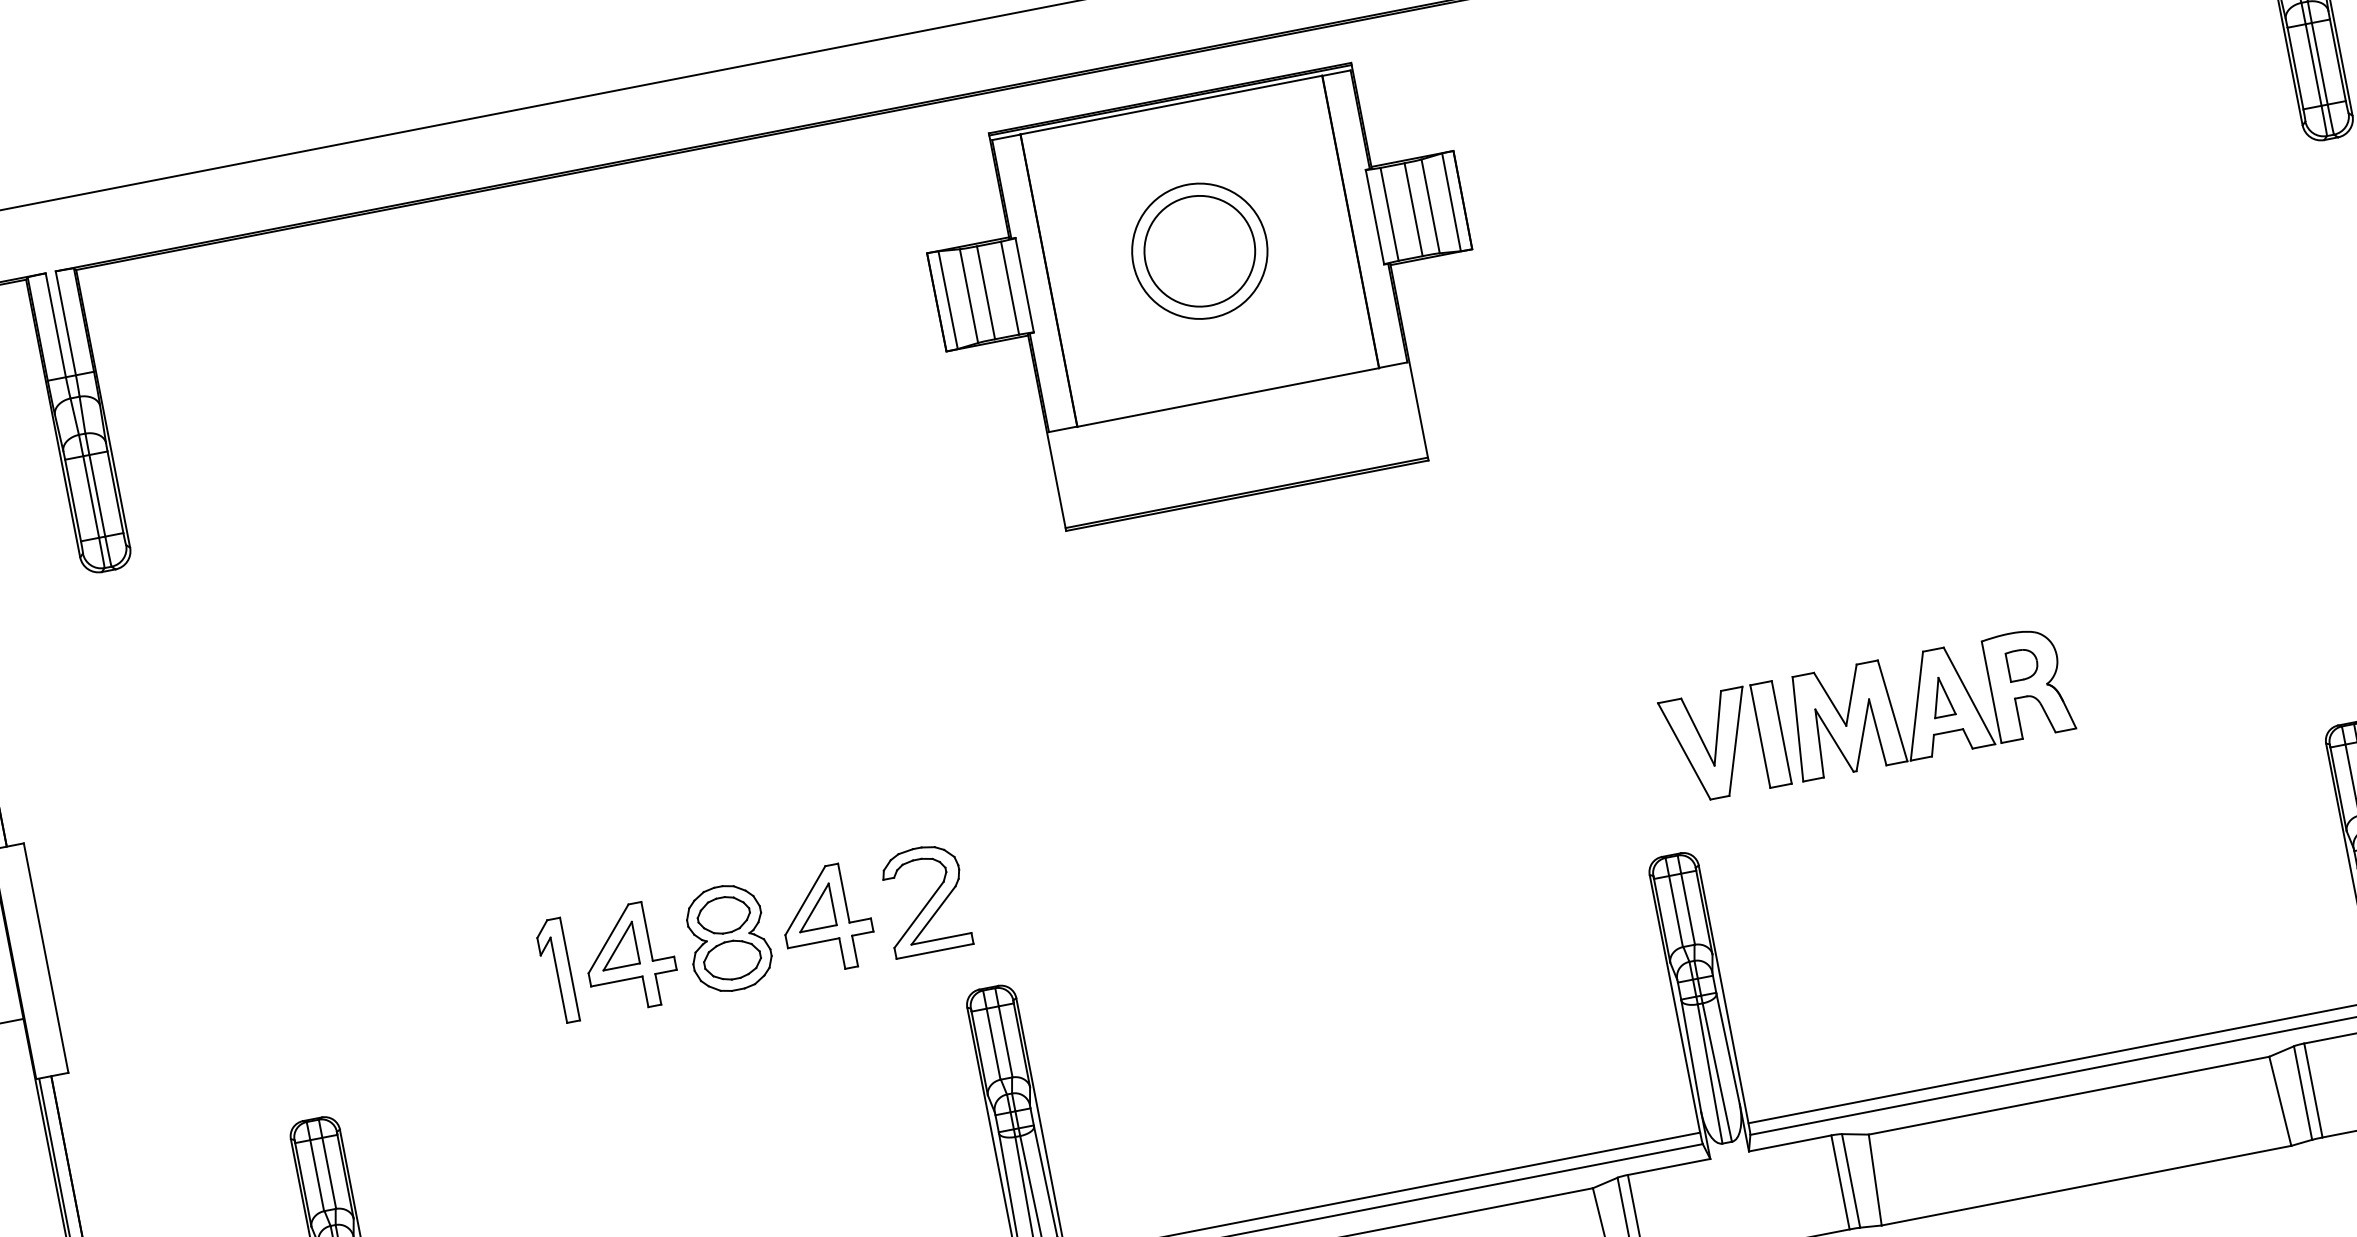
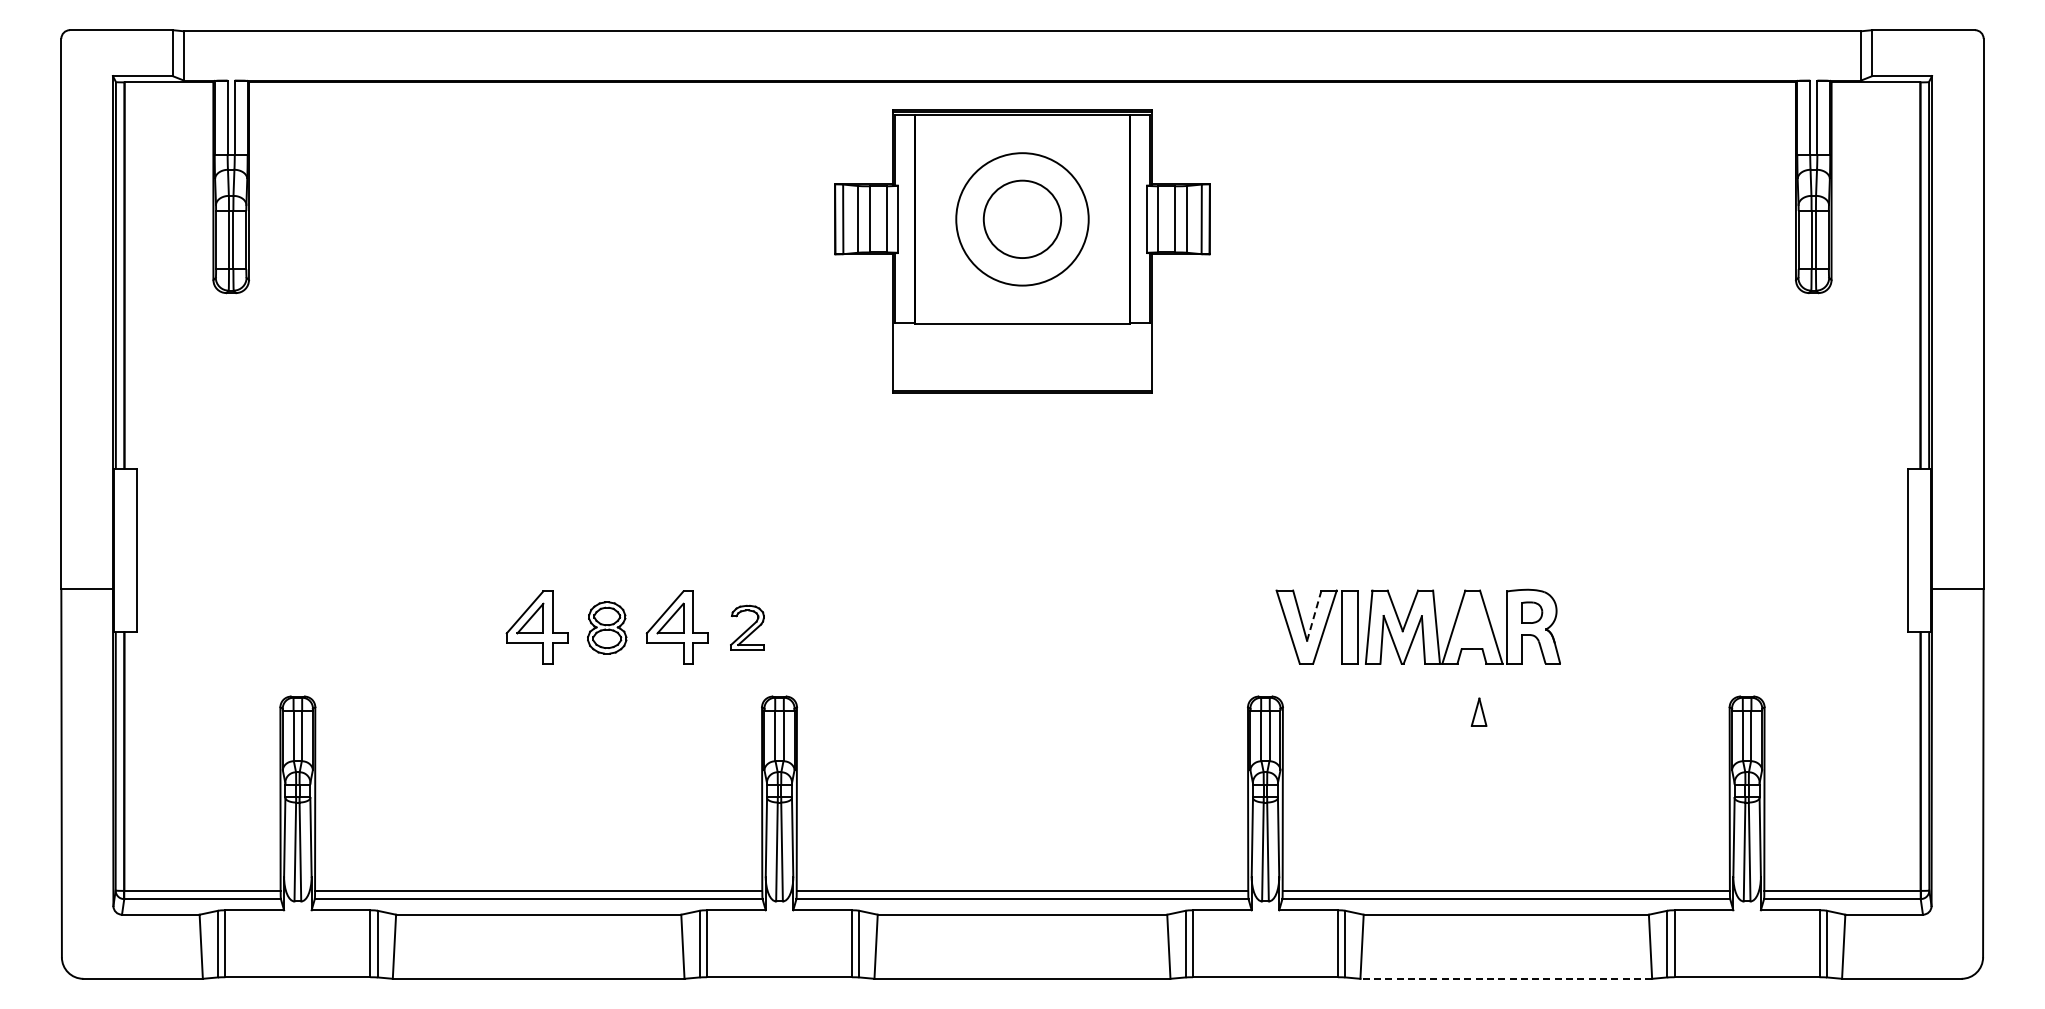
circle: (1199, 251) -> (1022, 219), size x1.4
part: (1940, 696) -> (1478, 711), moved
line: (1718, 729) -> (1314, 616), solid -> dashed
part: (925, 899) -> (747, 627), size x0.6
part: (727, 937) -> (606, 627), size x0.7
part: (557, 970) -> (485, 627), removed
line: (2086, 1185) -> (1506, 978), solid -> dashed

